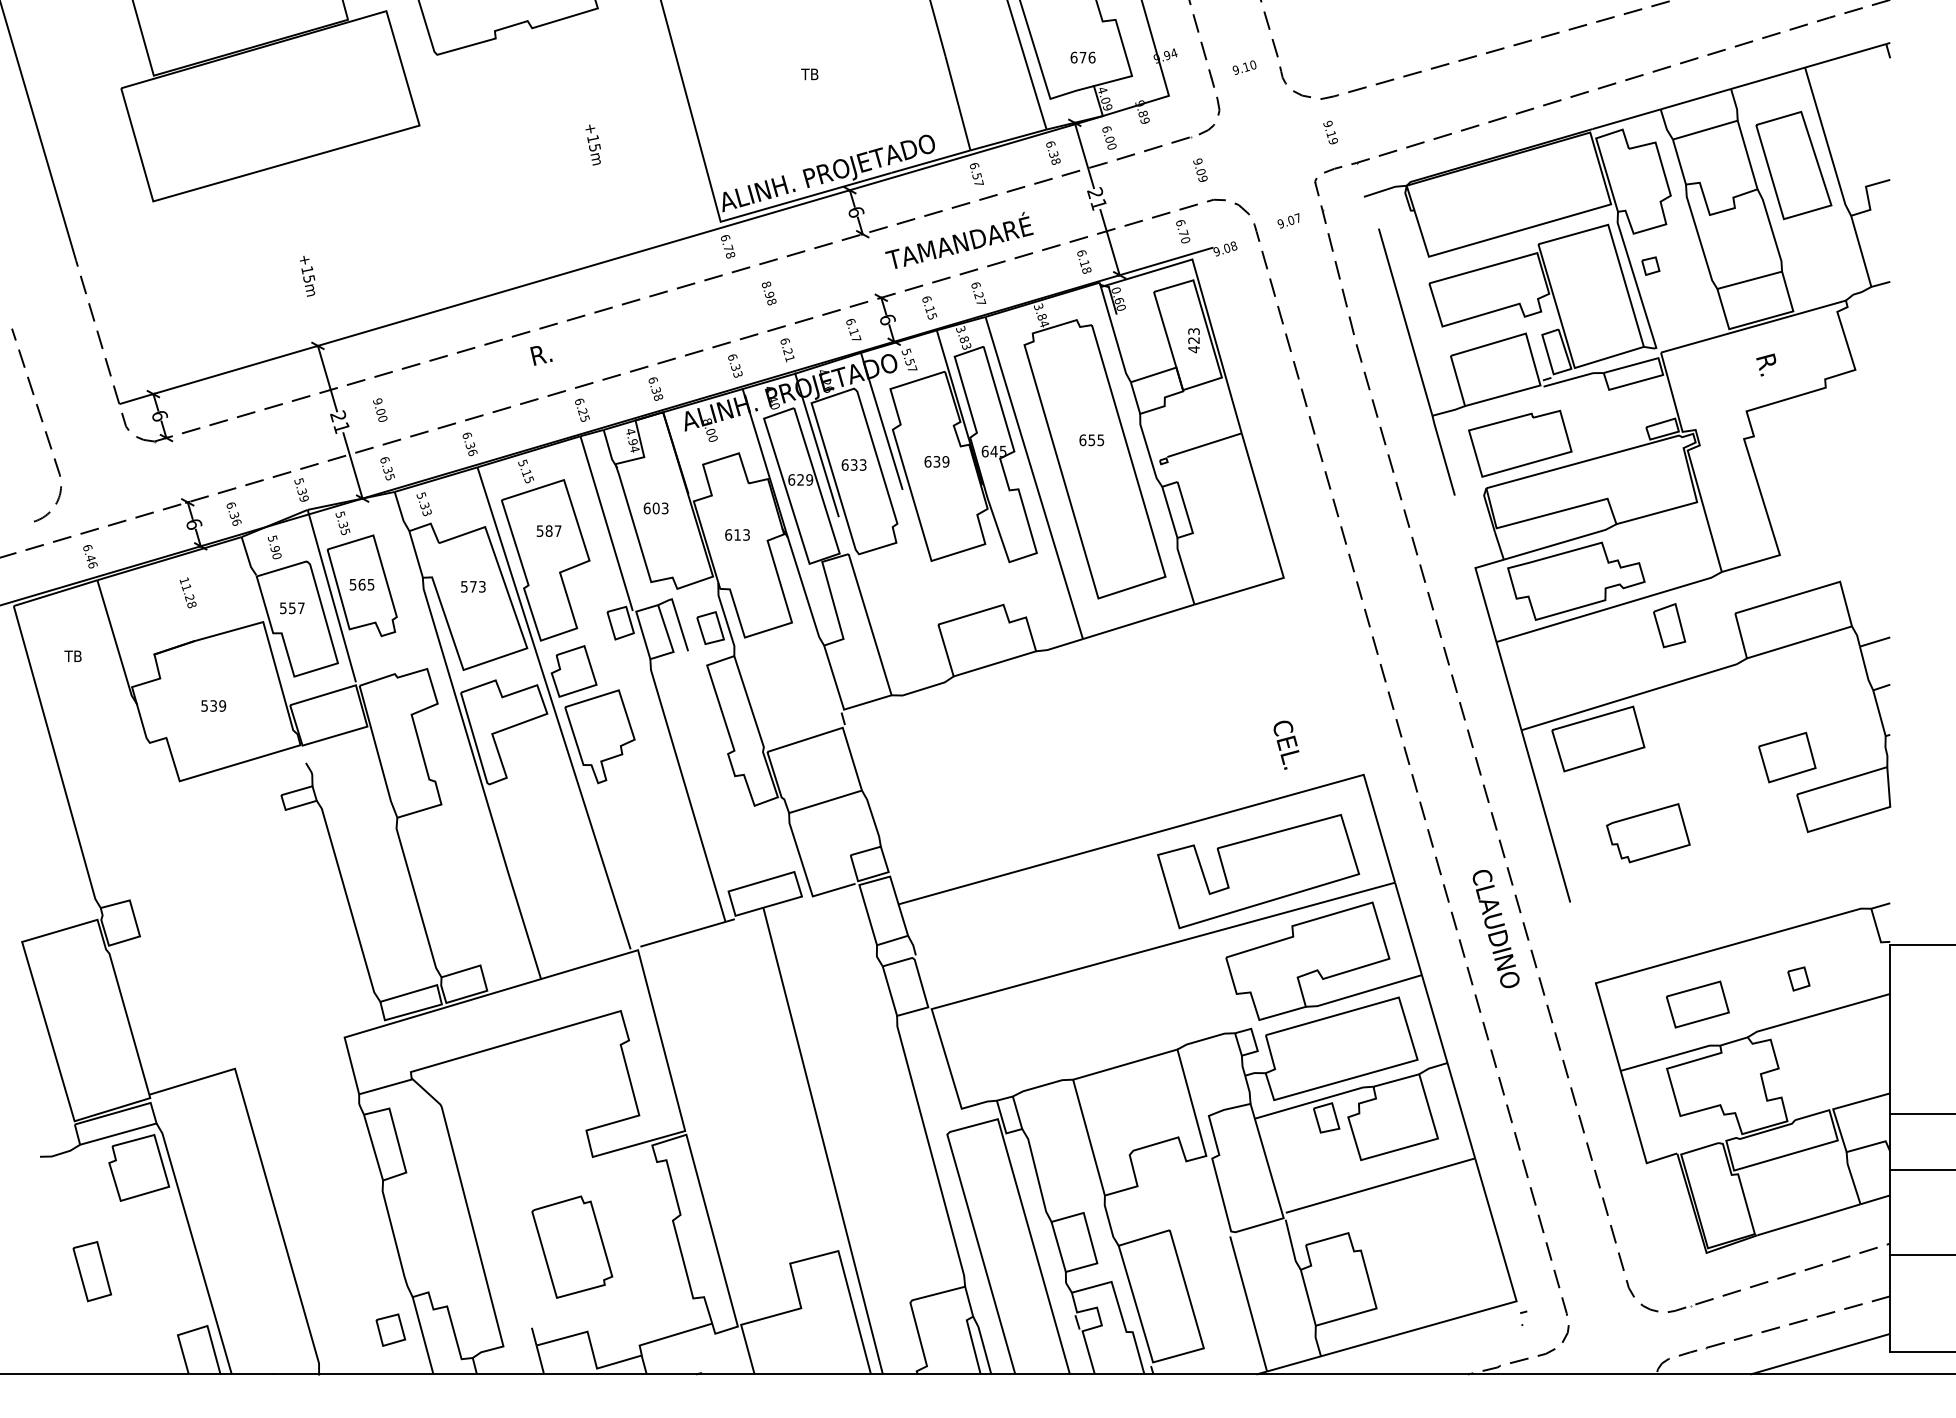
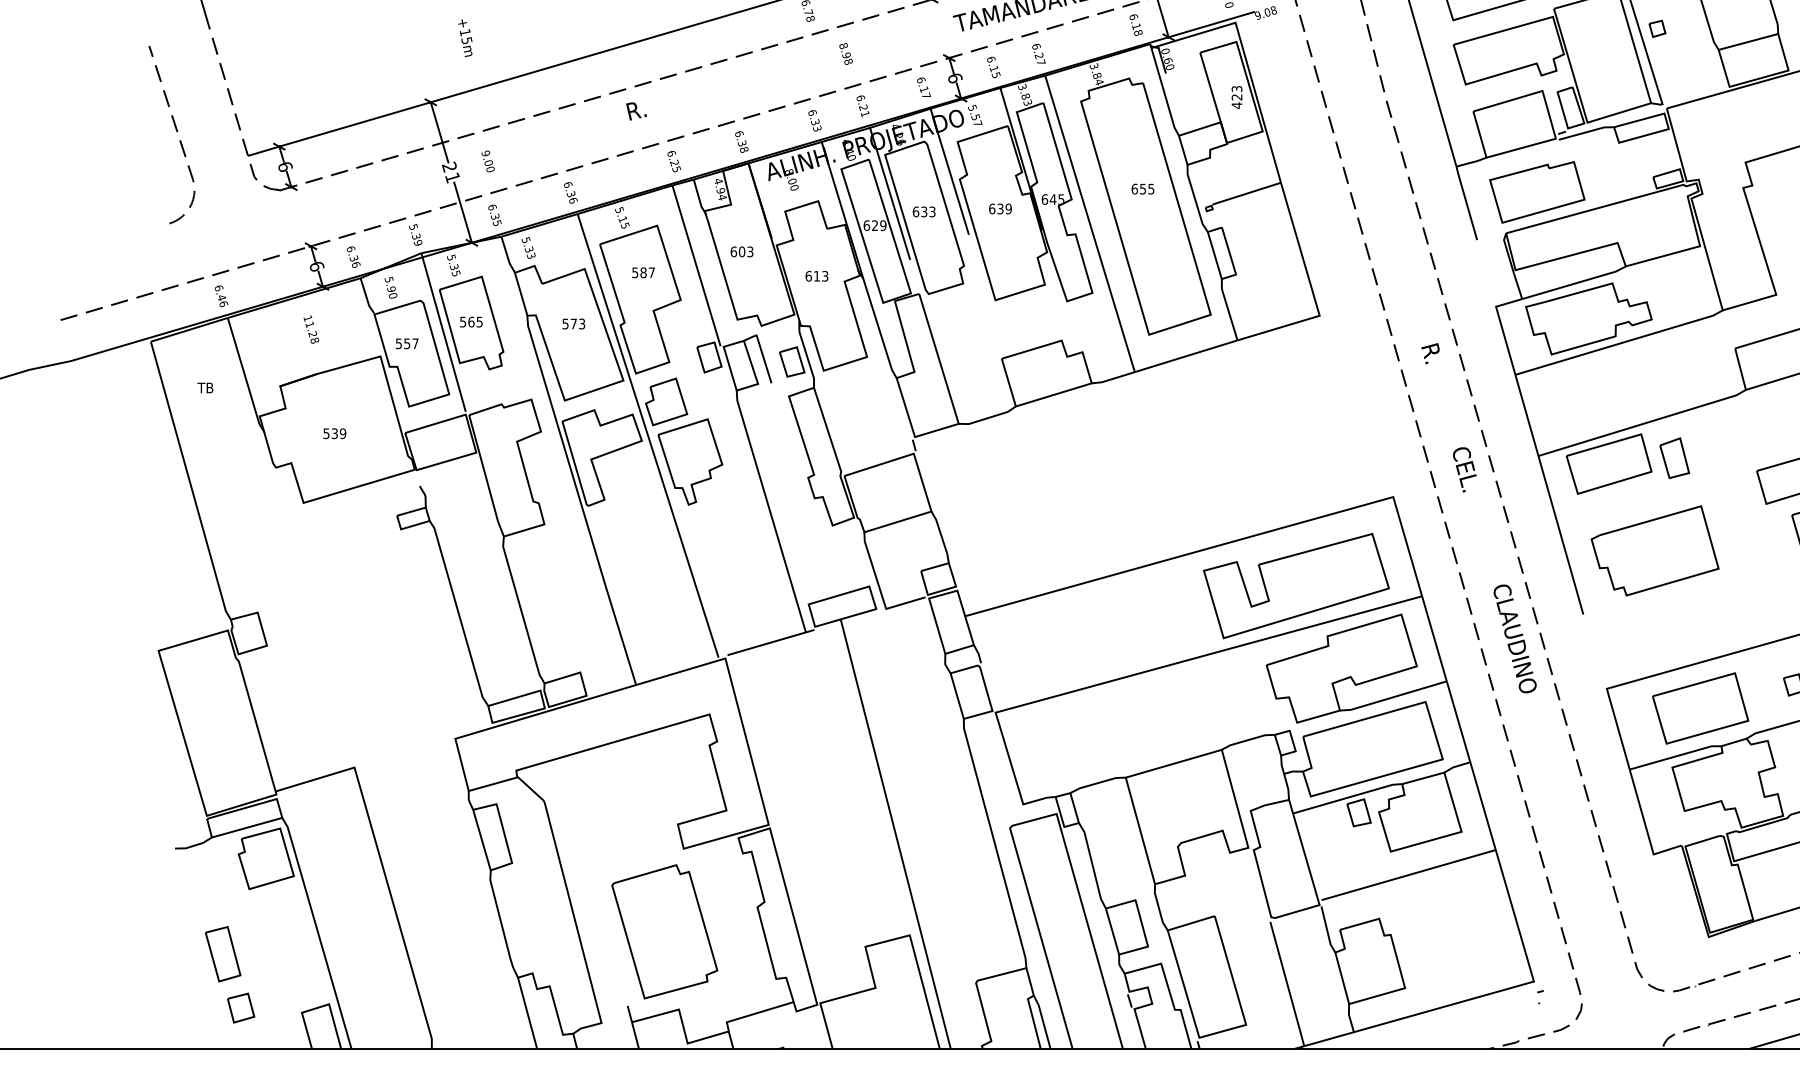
text: (307, 276) -> (465, 38), moved
text: (1766, 364) -> (1430, 353), moved
curve: (41, 422) -> (176, 132), moved
part: (1669, 625) -> (1674, 458), moved
text: (1286, 744) -> (1464, 469), moved
part: (1648, 832) -> (1655, 550), size x1.67
part: (1697, 1004) -> (1700, 708), size x1.67
part: (572, 1246) -> (665, 931), size x1.43
part: (390, 1329) -> (240, 1007), moved

